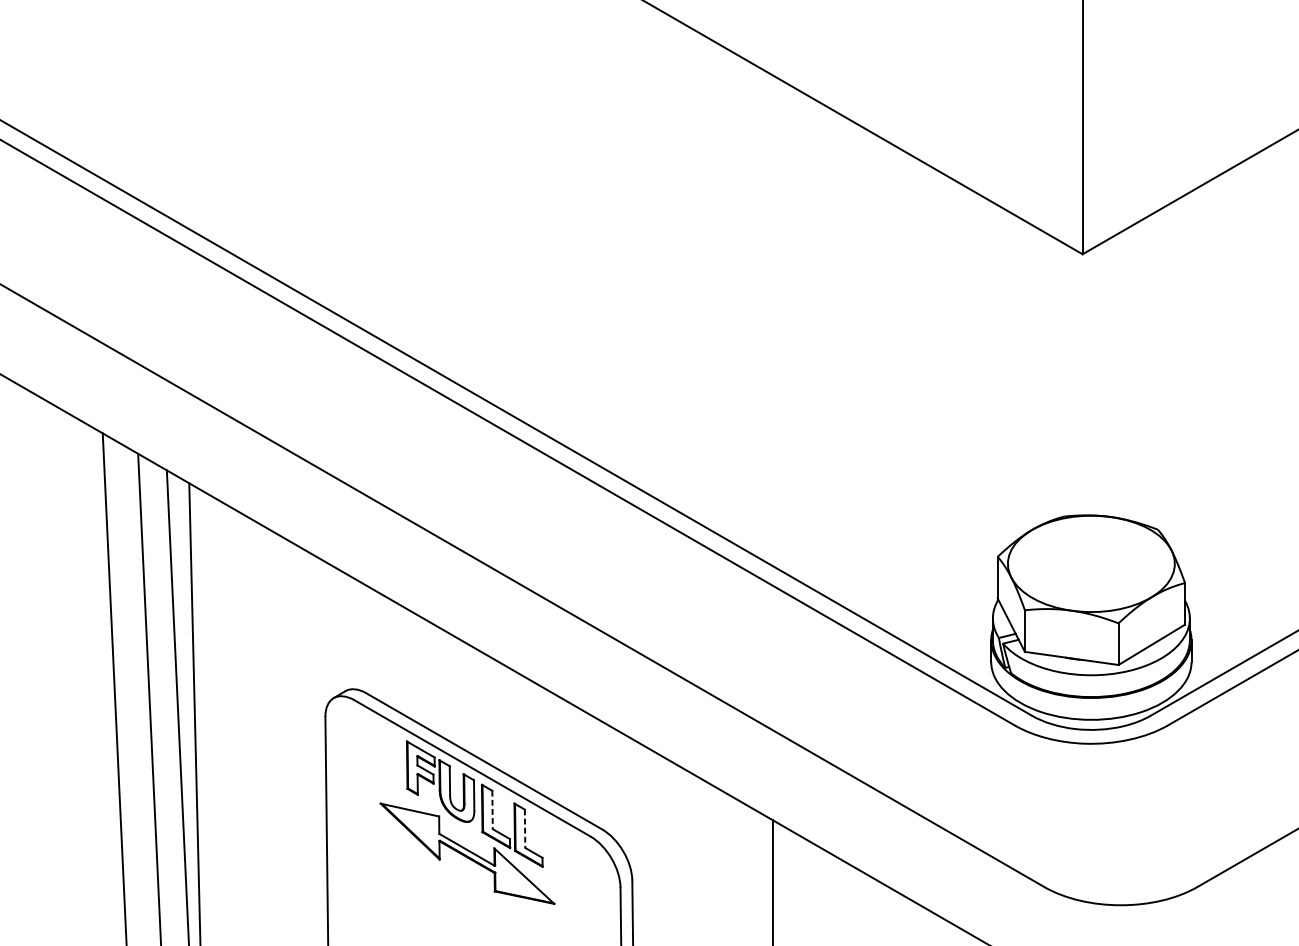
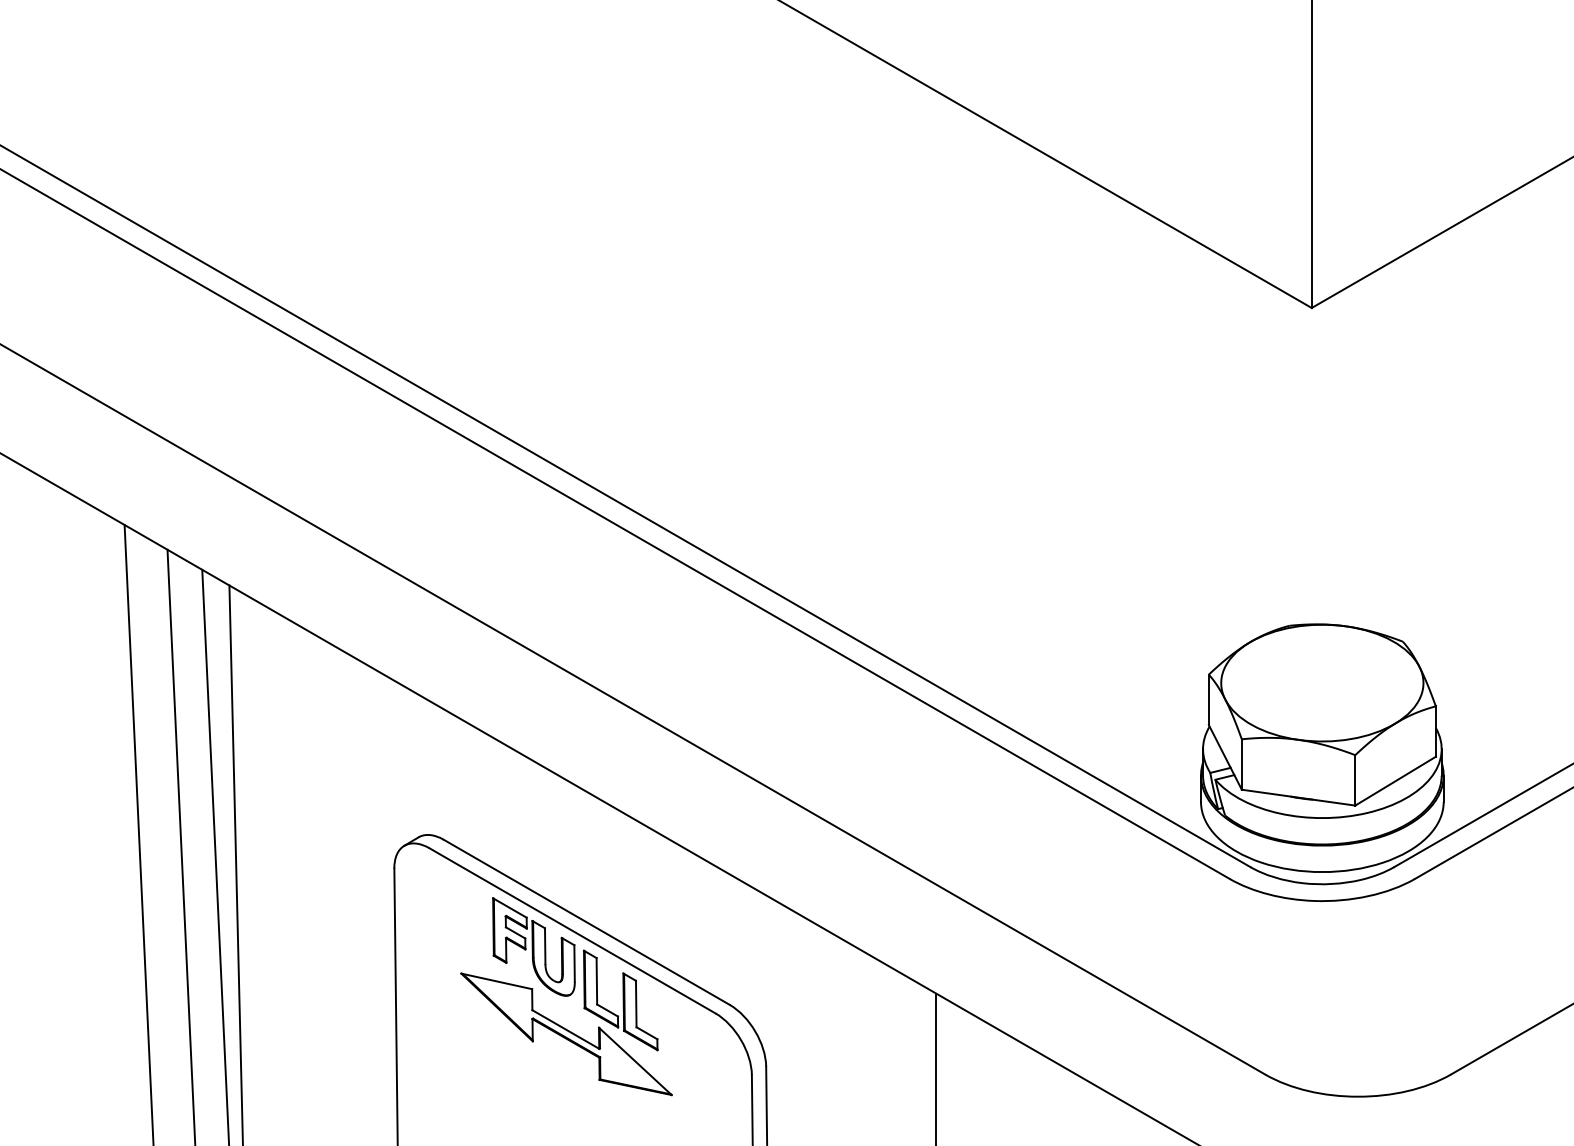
line: (492, 810) -> (596, 981), dashed -> solid
line: (525, 829) -> (636, 1004), dashed -> solid

